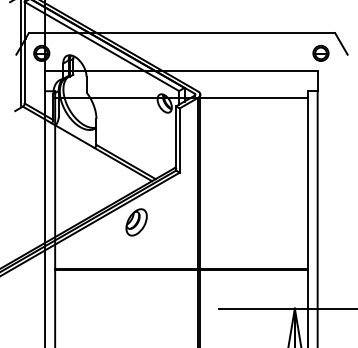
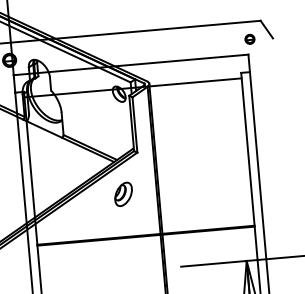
part: (320, 53) -> (249, 39), size x0.7
part: (136, 222) -> (123, 194), moved

